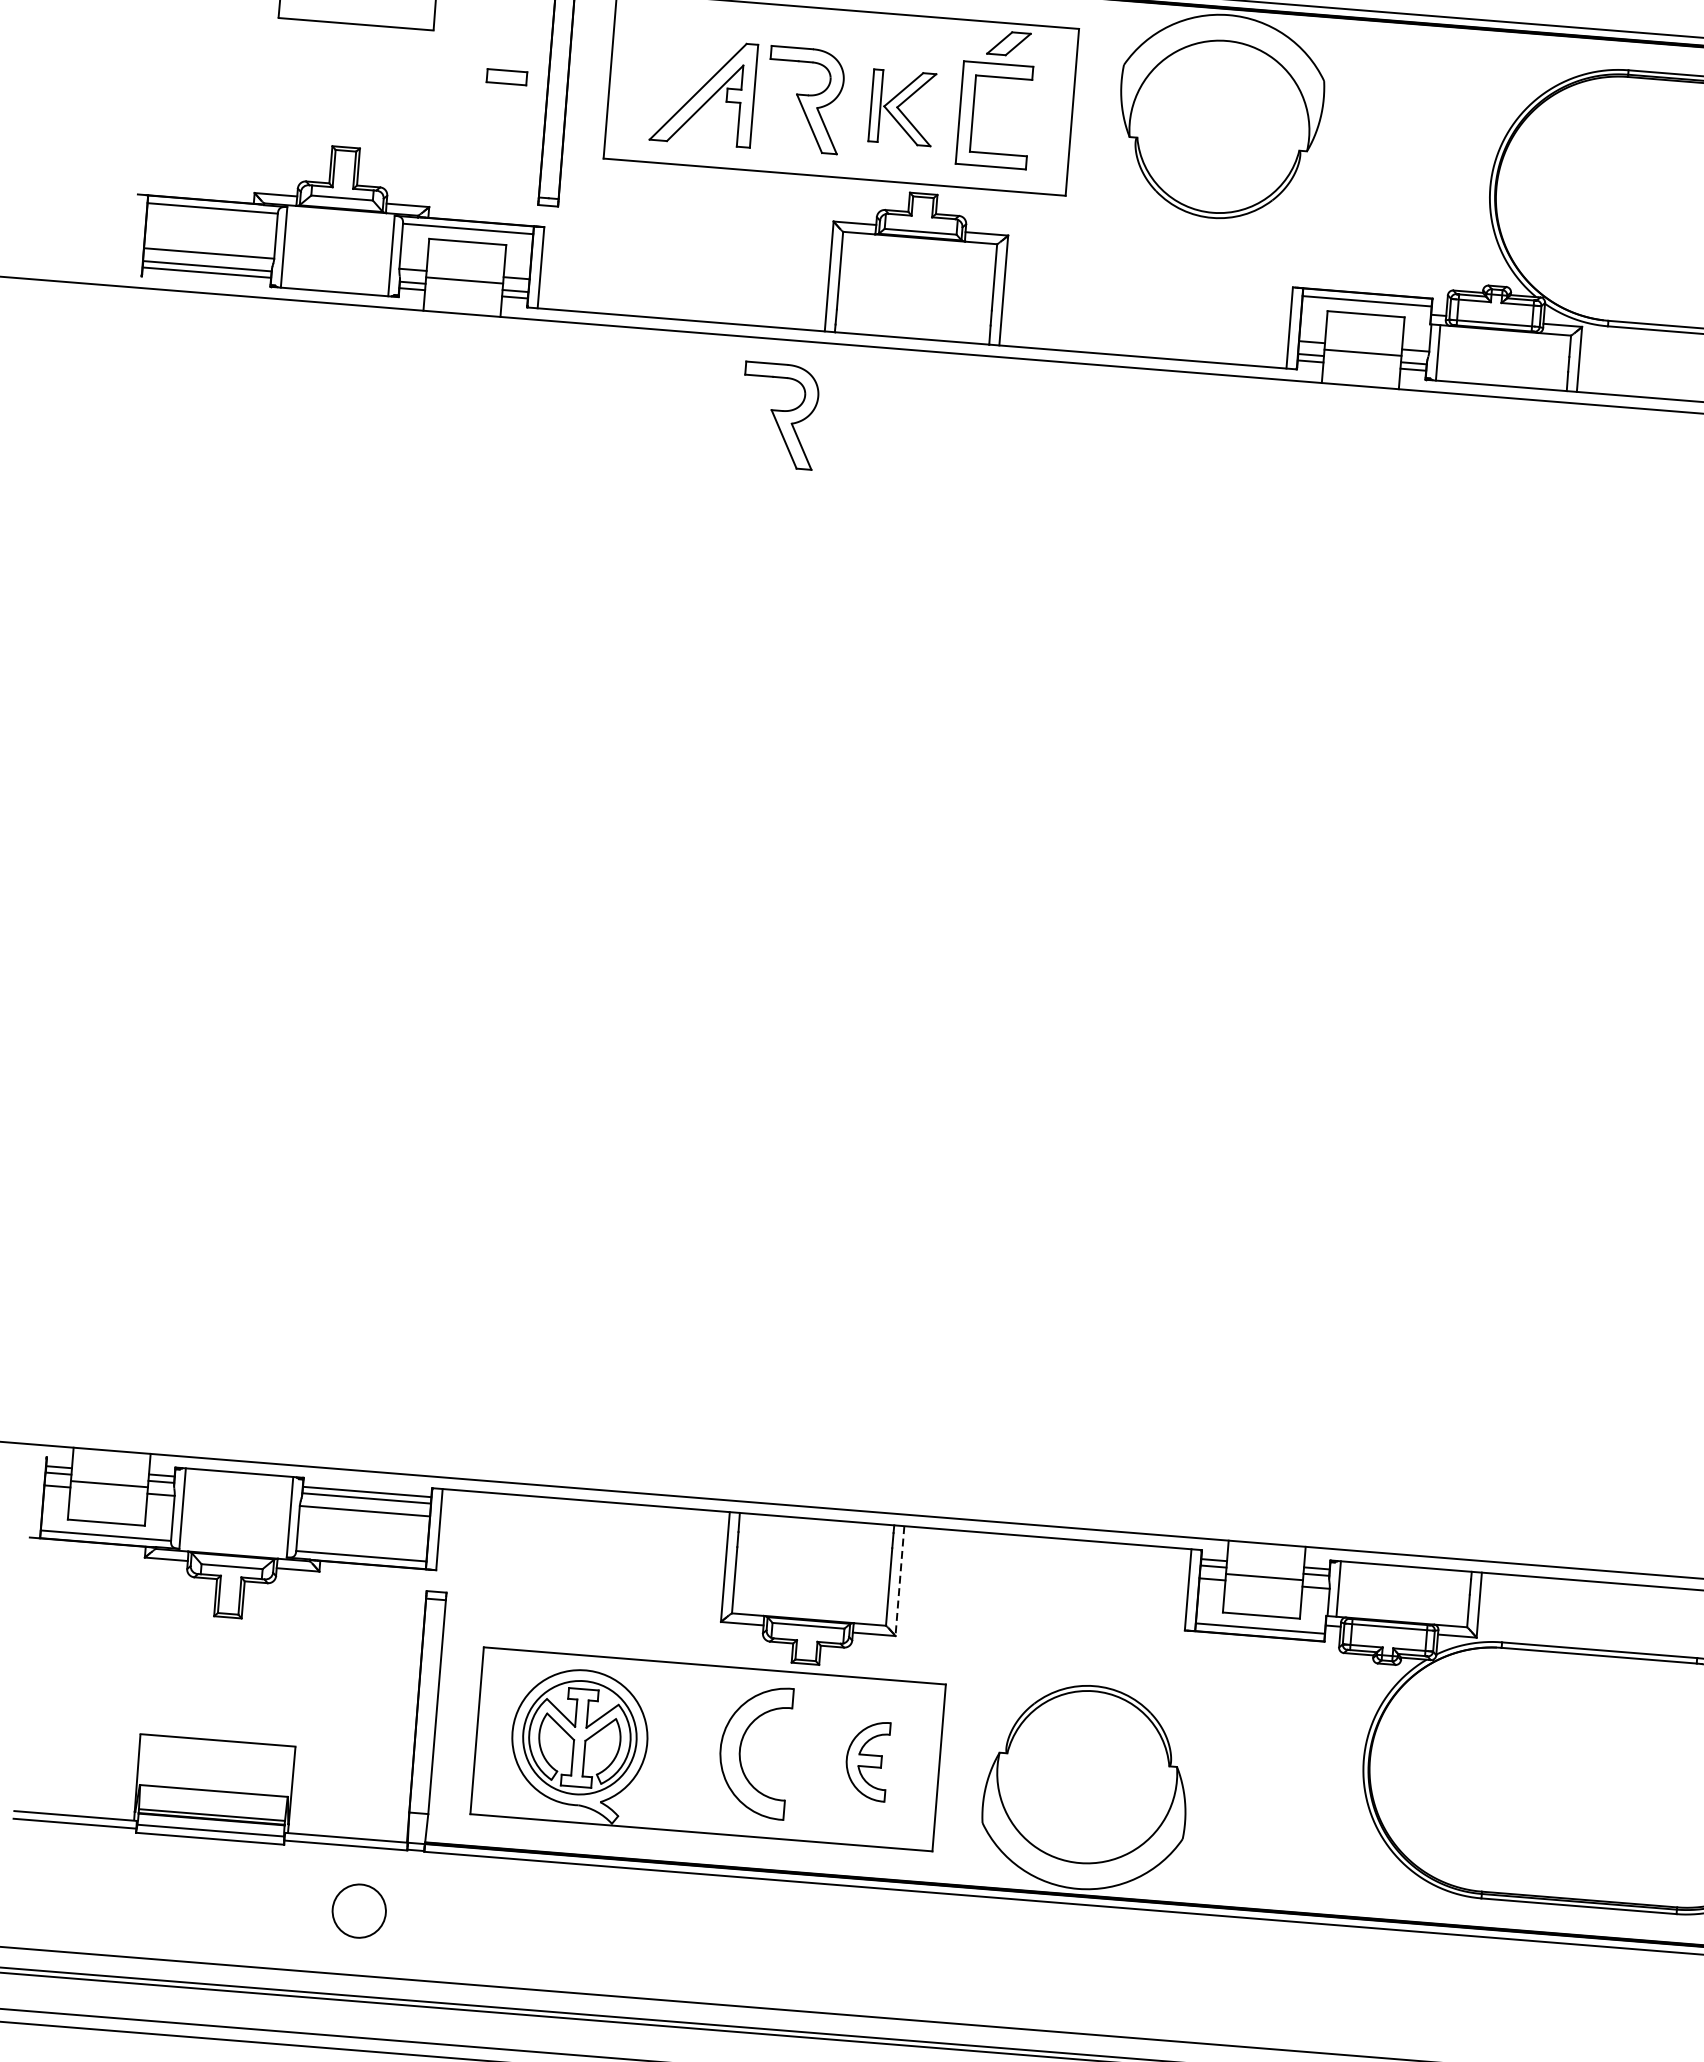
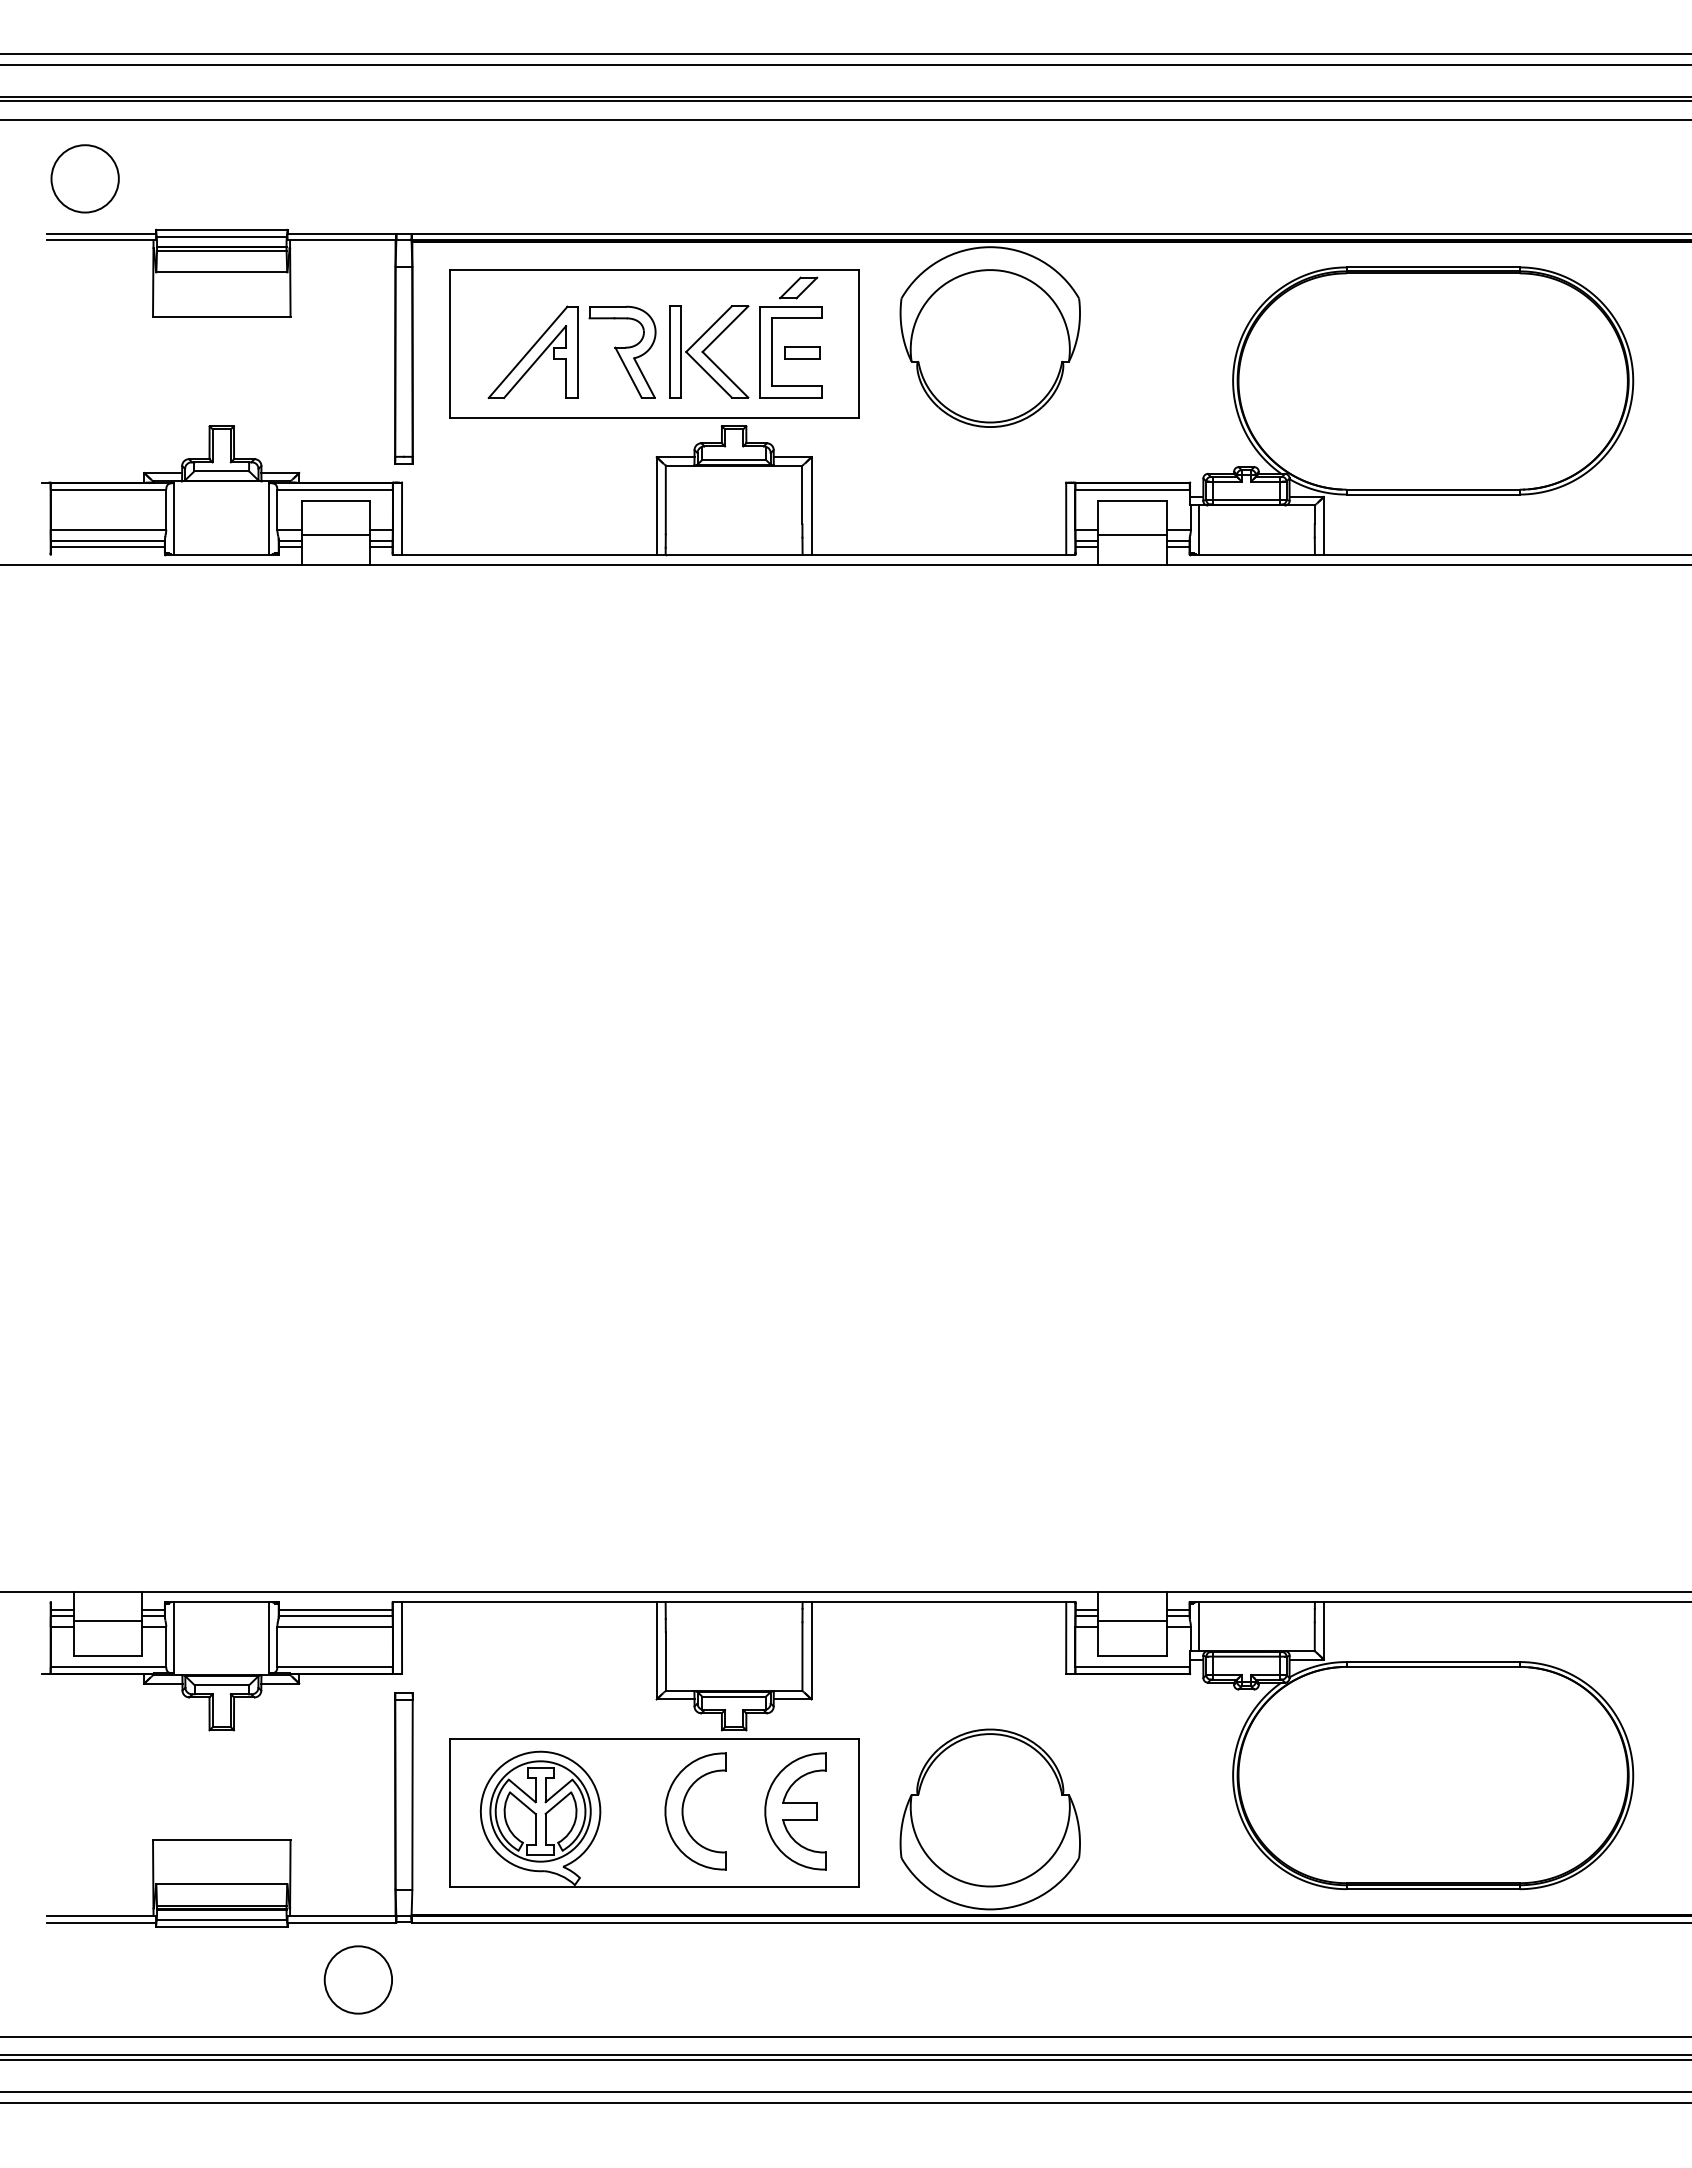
part: (506, 76) -> (802, 352), moved
part: (902, 107) -> (709, 351), size x1.43
part: (779, 415) -> (622, 631), removed
line: (899, 1580) -> (811, 1650), dashed -> solid
part: (867, 1760) -> (795, 1811), size x1.67
circle: (359, 1910) -> (358, 1979), size x1.43

